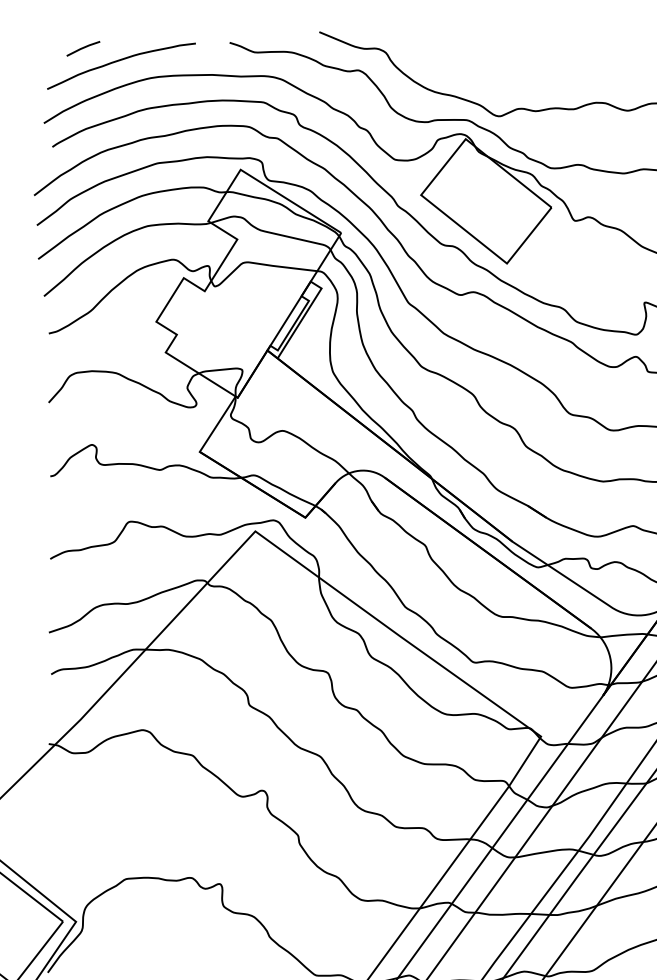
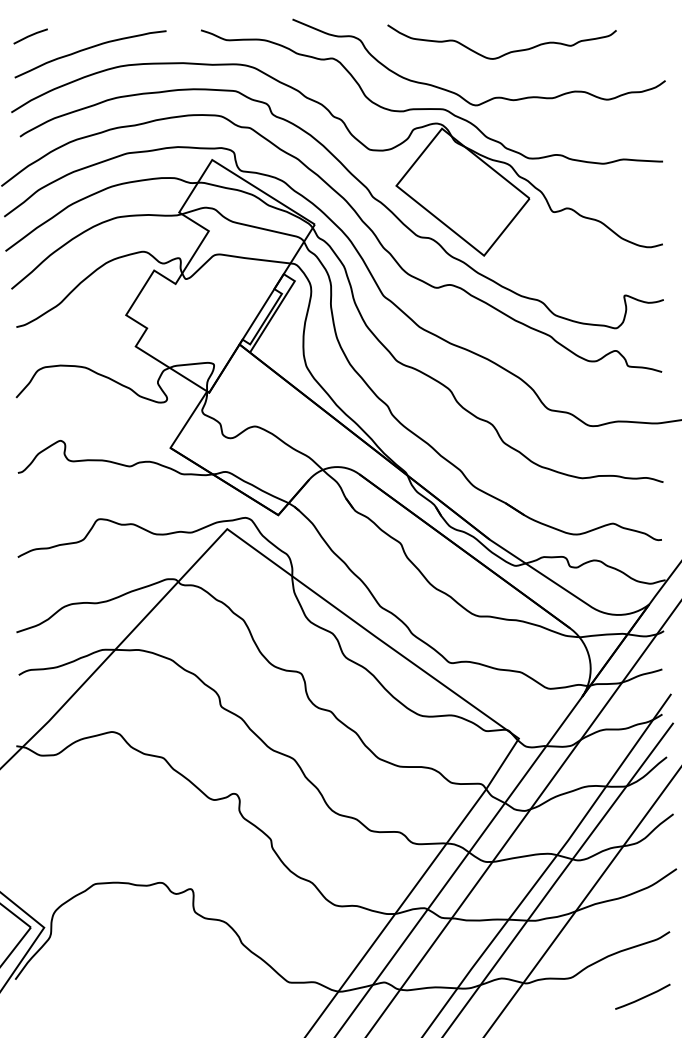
line: (83, 48) -> (30, 36), moved
curve: (526, 65) -> (504, 53), added

